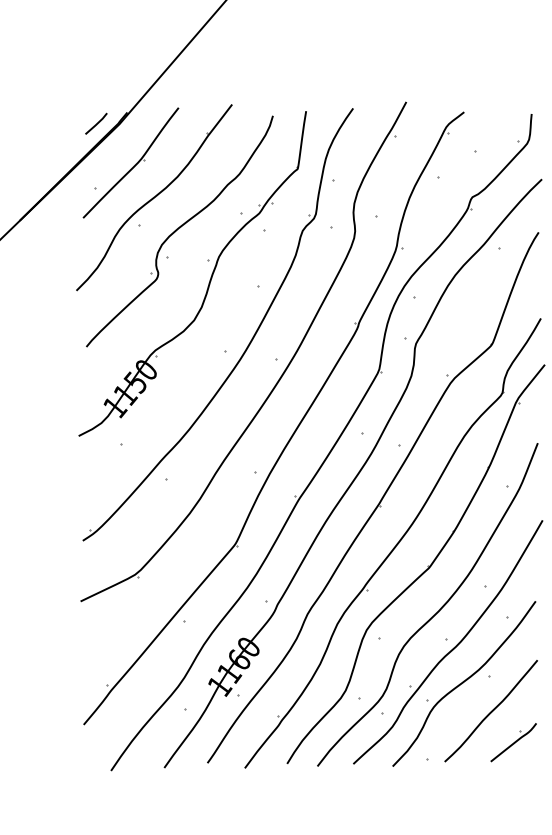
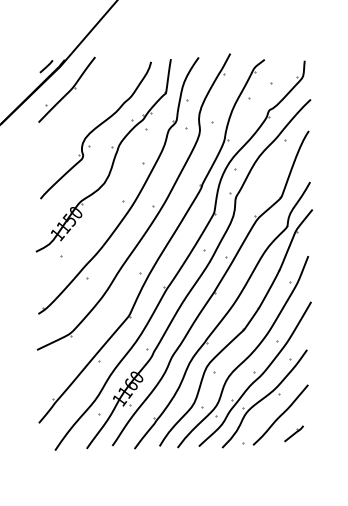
part: (153, 197) -> (80, 110), removed
part: (512, 742) -> (293, 433), size x0.7

